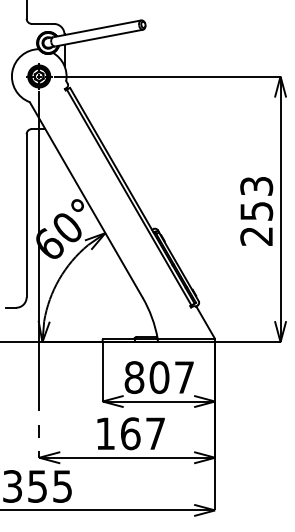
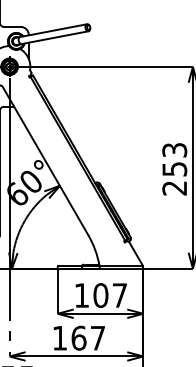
text: (134, 377) -> (81, 295), 807 -> 107

